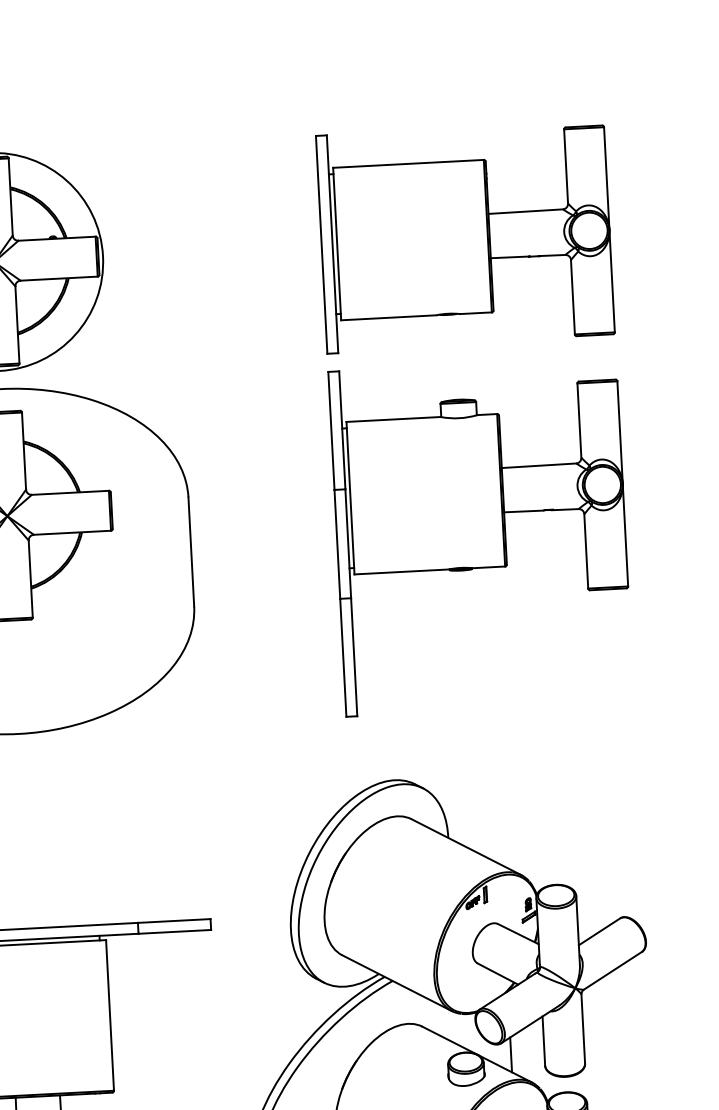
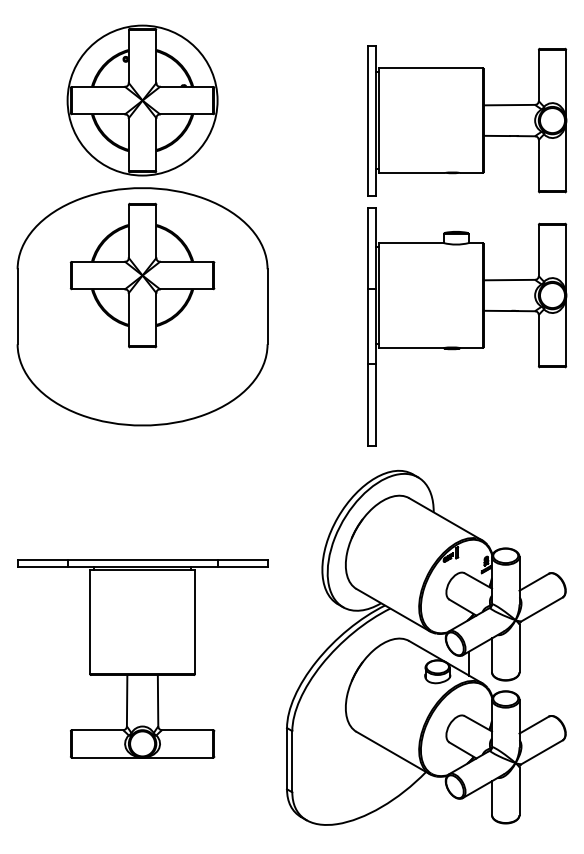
part: (475, 418) -> (467, 245), moved

